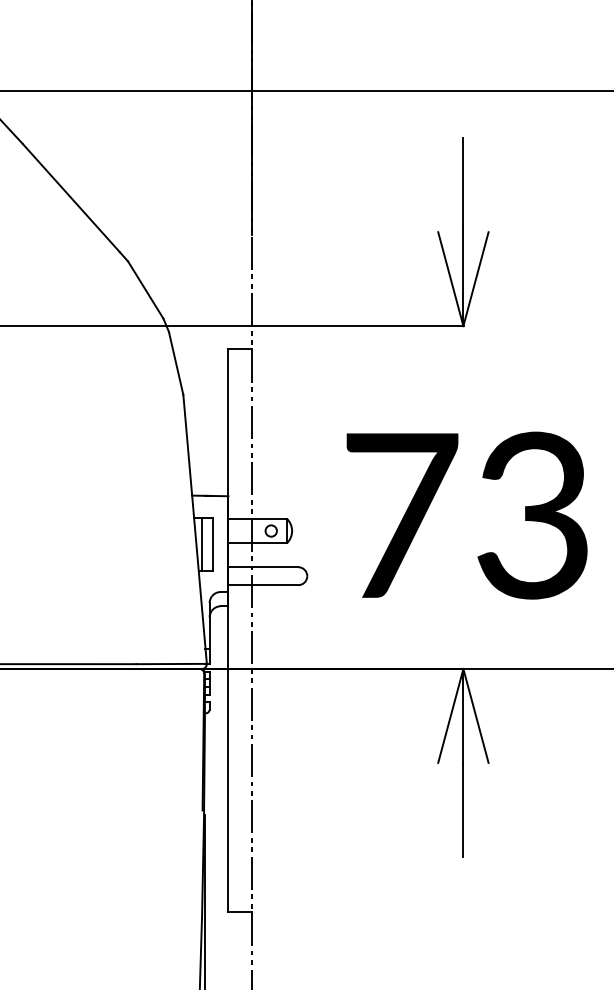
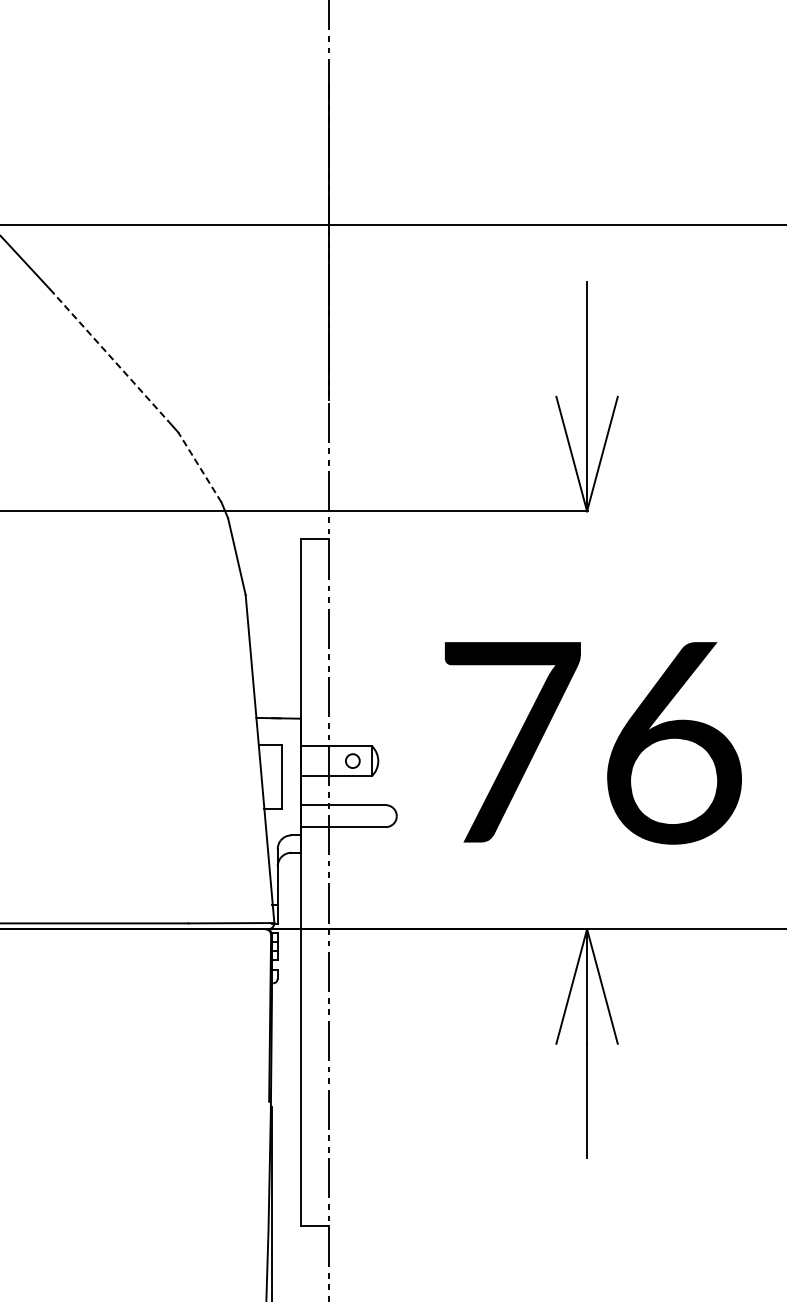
line: (71, 198) -> (109, 355), solid -> dashed
line: (145, 289) -> (199, 466), solid -> dashed
text: (533, 515) -> (672, 742), 73 -> 76
line: (202, 544) -> (268, 777), removed

